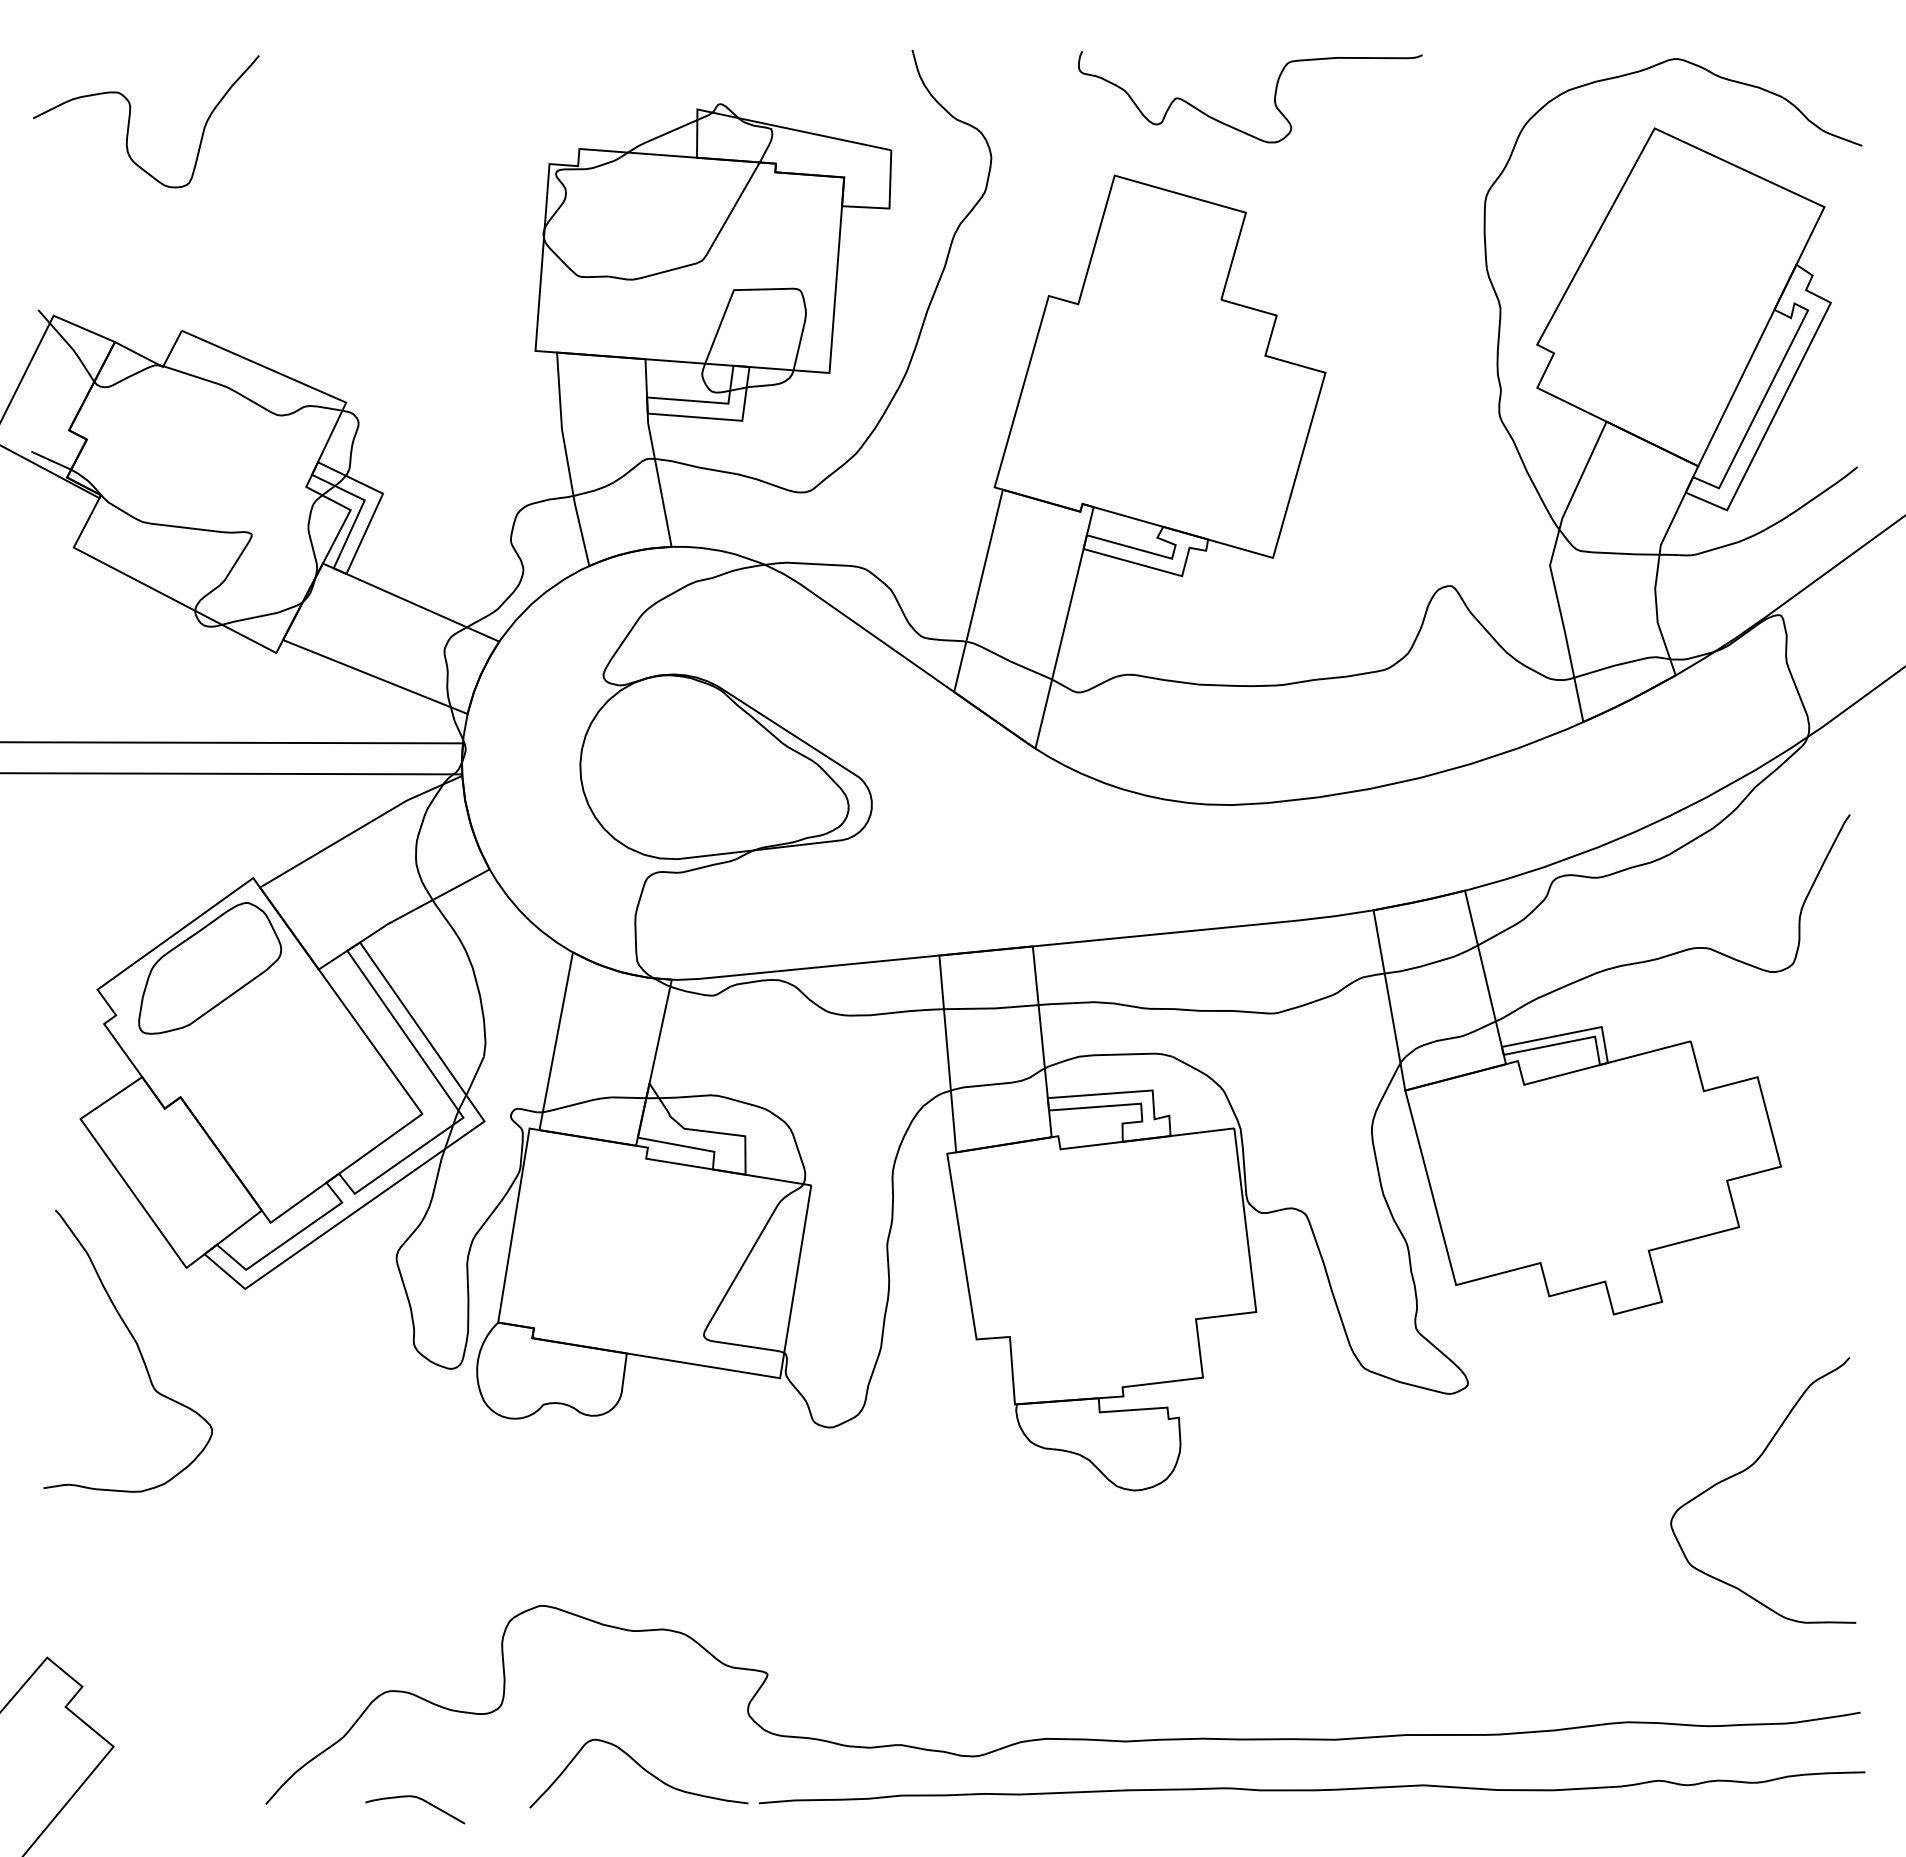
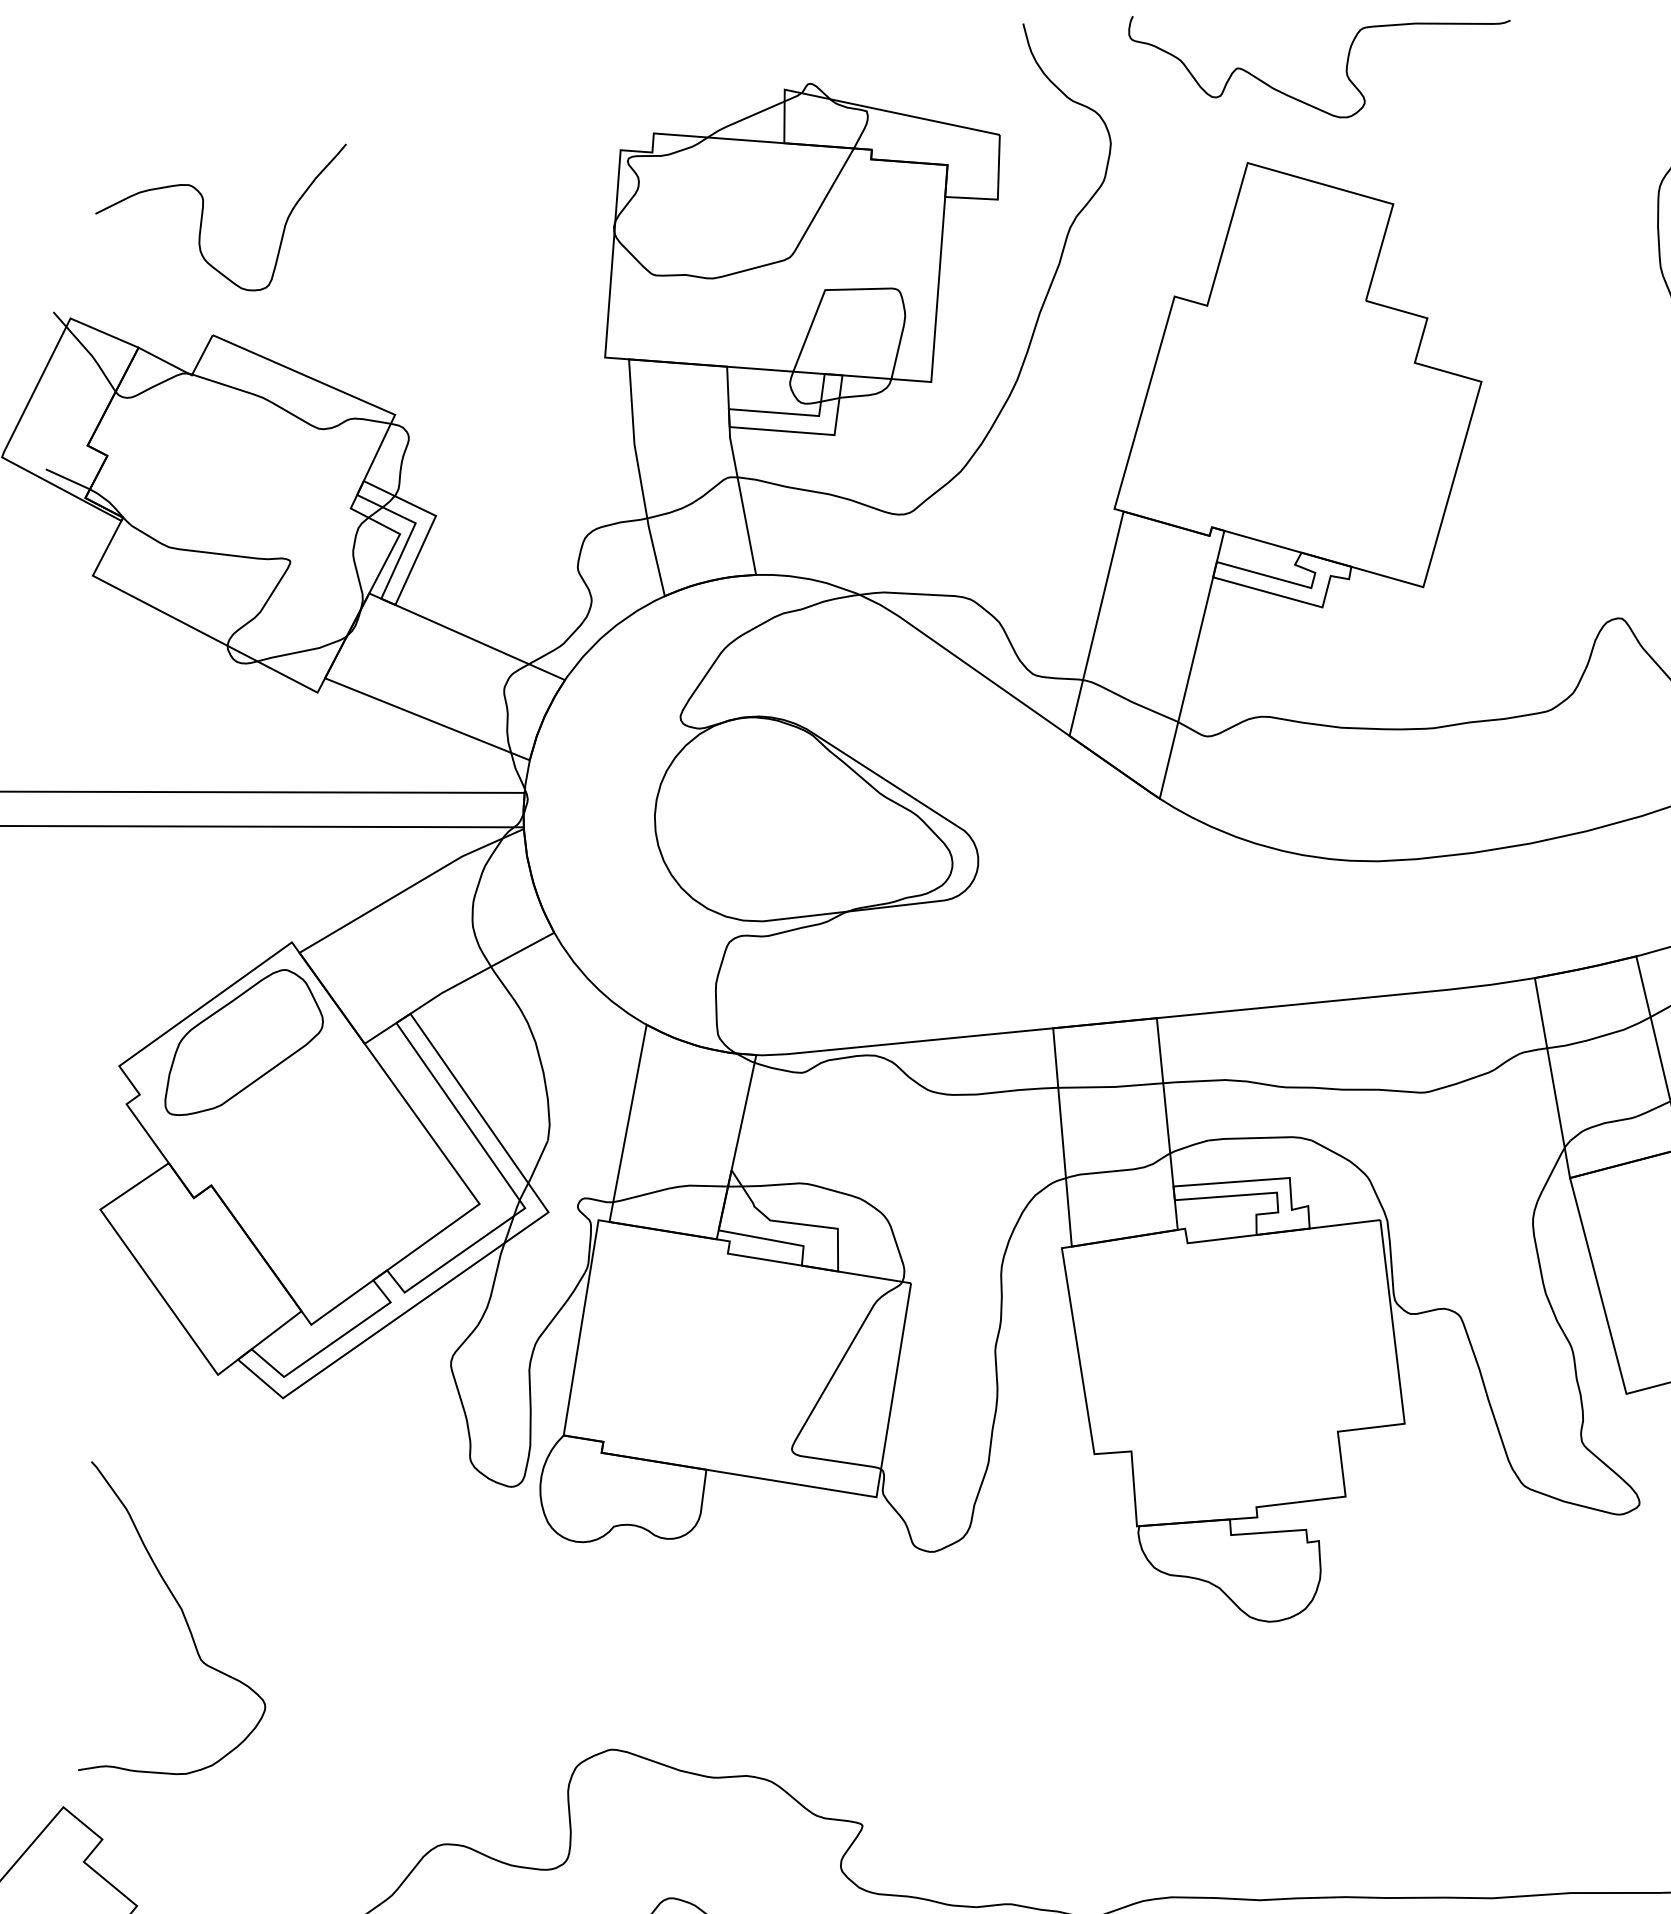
curve: (1274, 97) -> (1346, 67), moved
curve: (130, 119) -> (203, 215), moved
curve: (137, 1348) -> (182, 1615), moved

